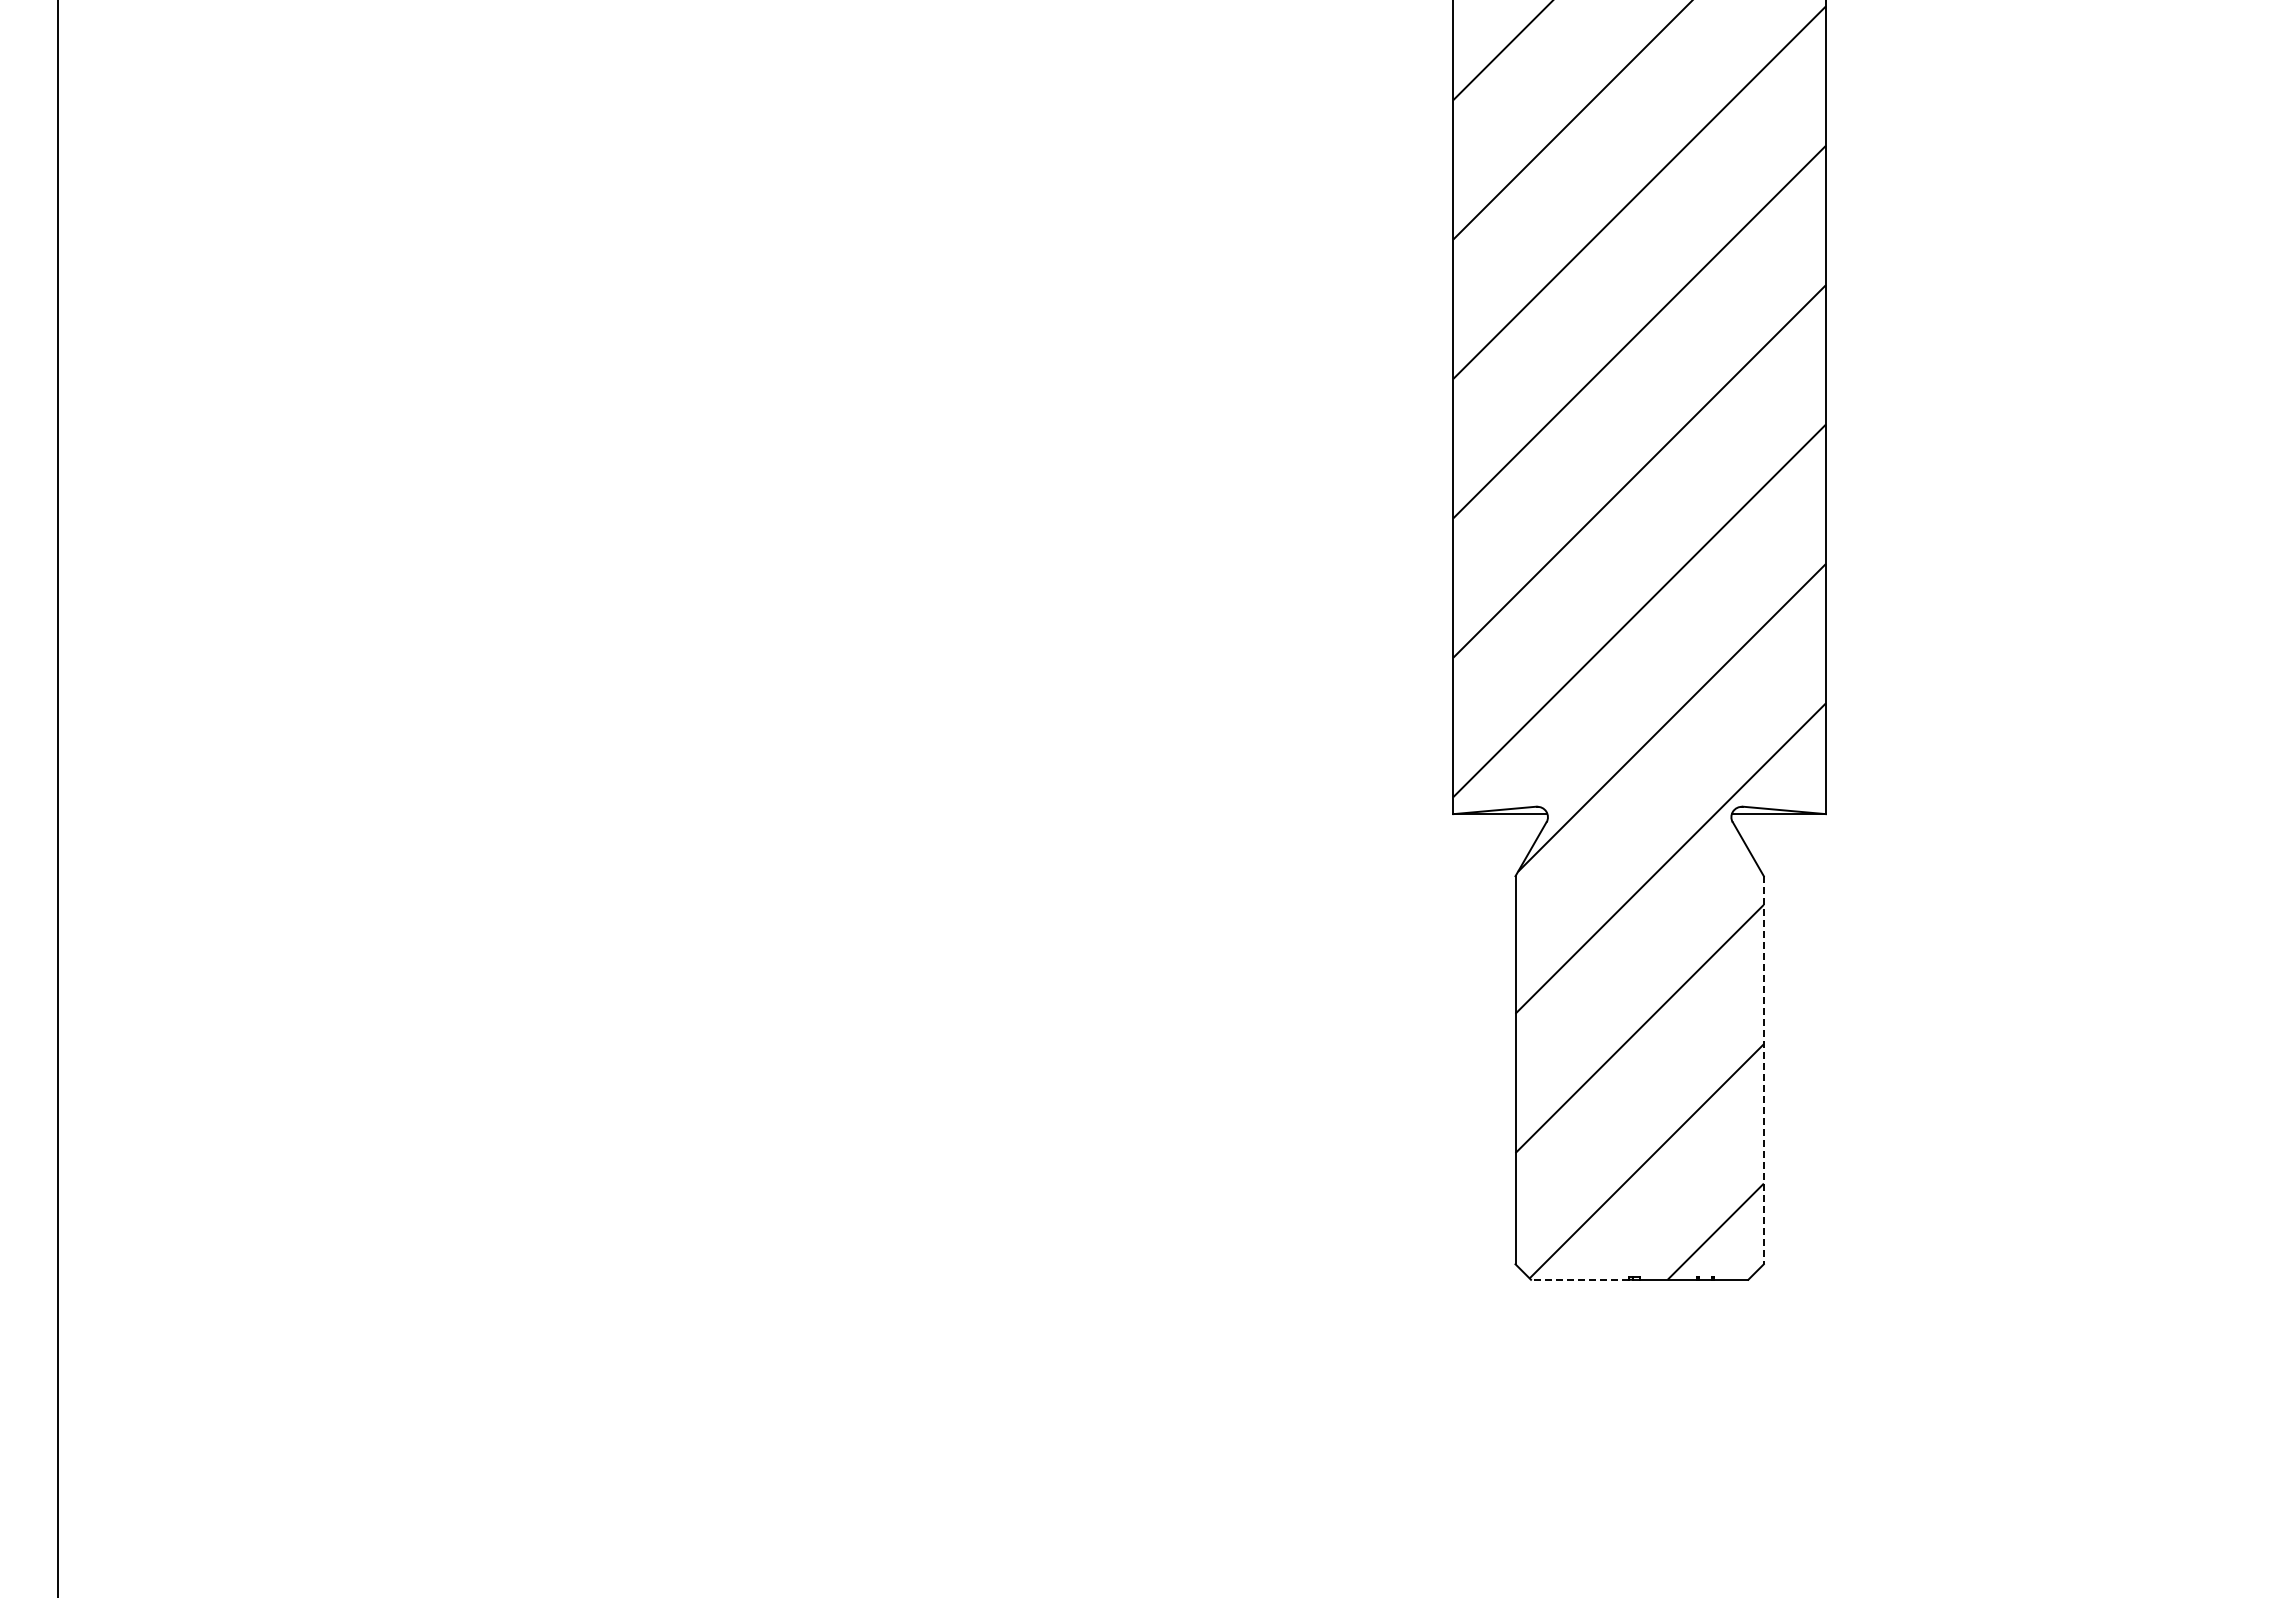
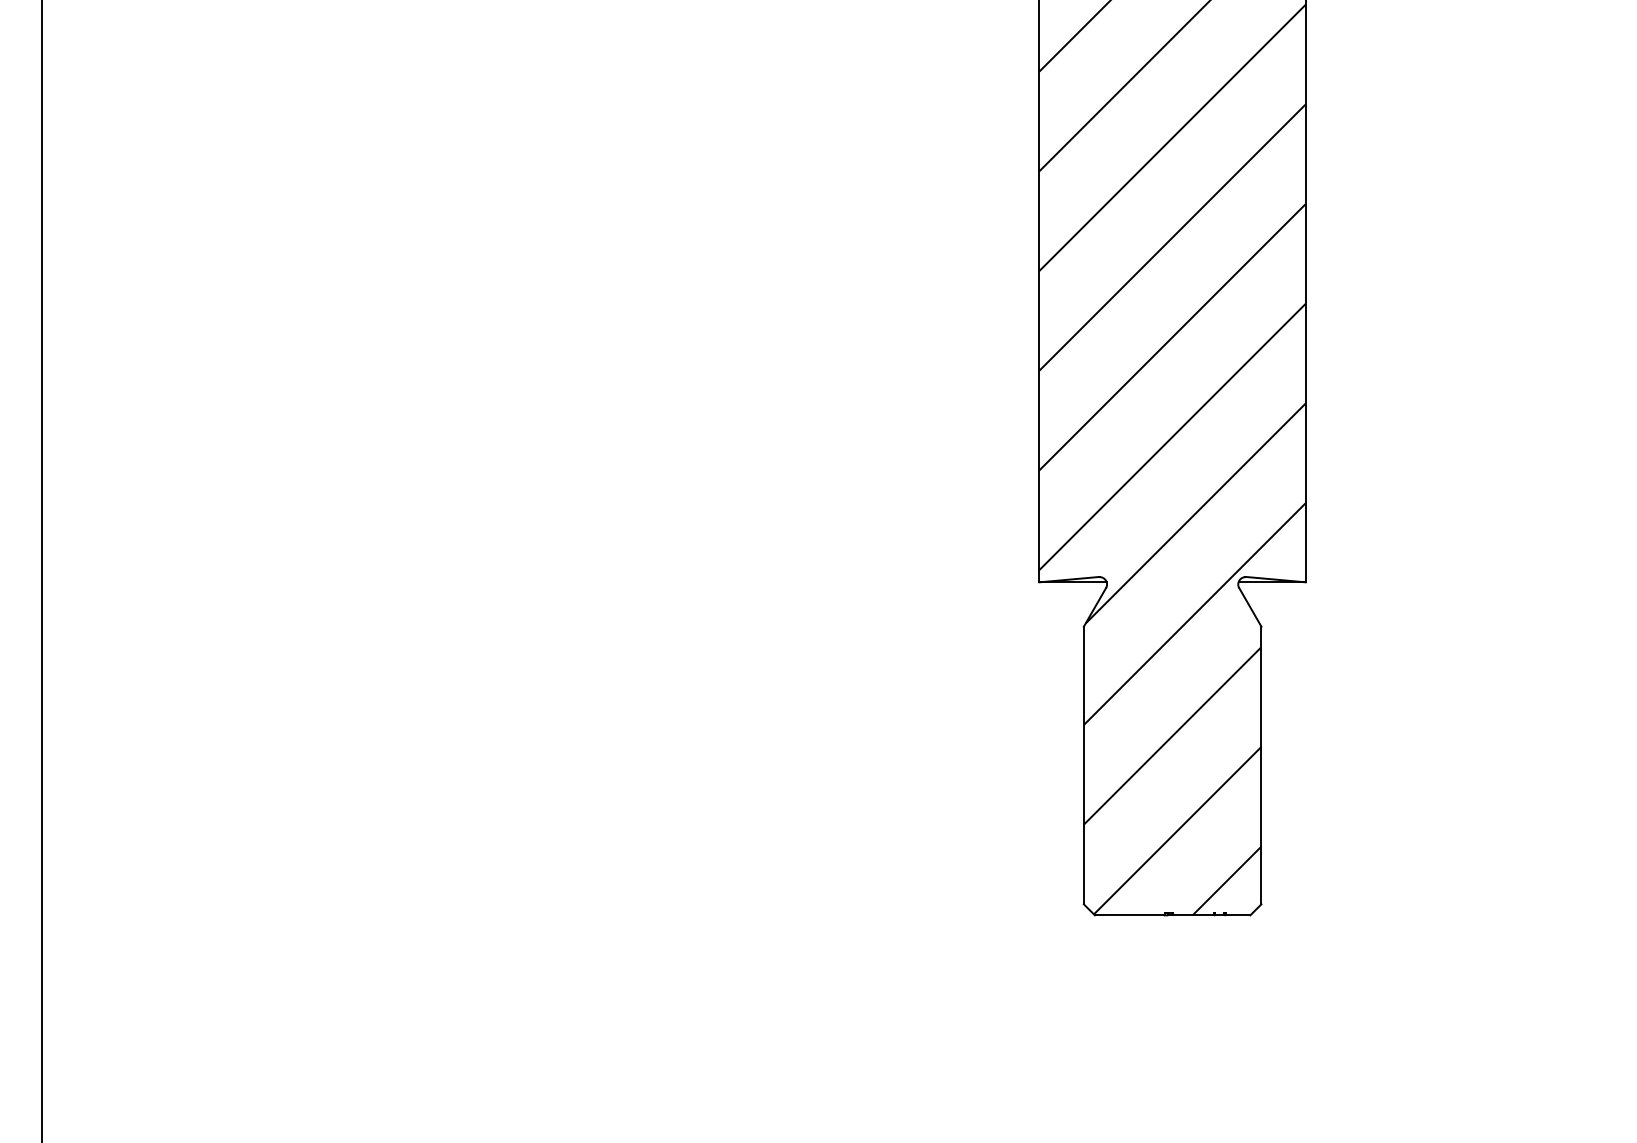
line: (1763, 1070) -> (1261, 765), dashed -> solid
line: (1579, 1279) -> (1129, 915), dashed -> solid

